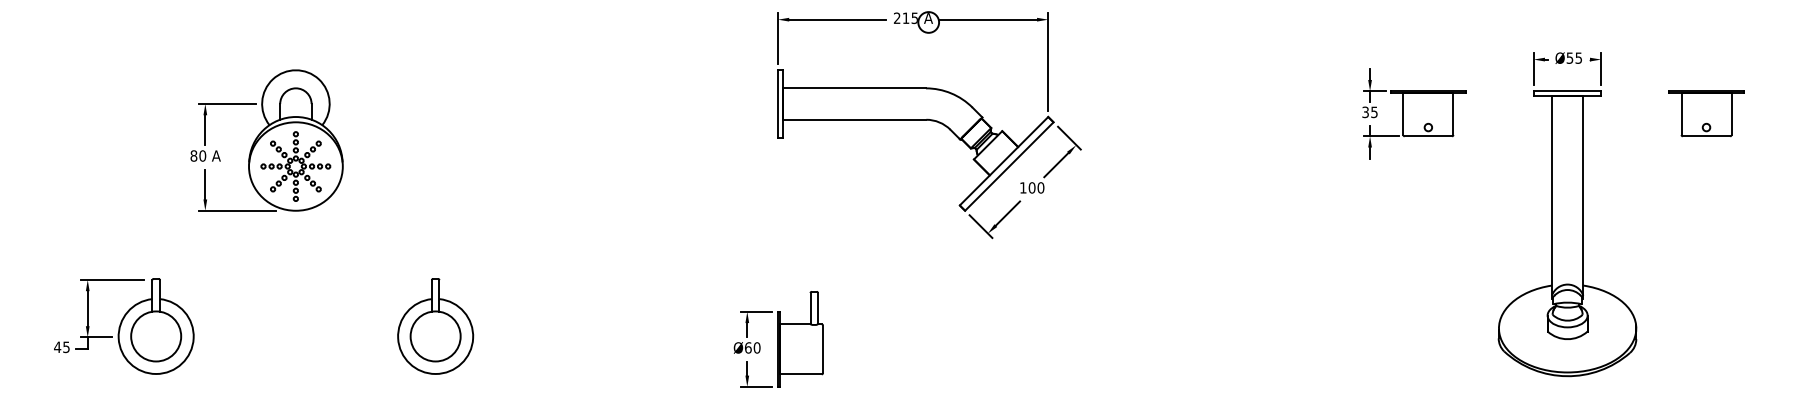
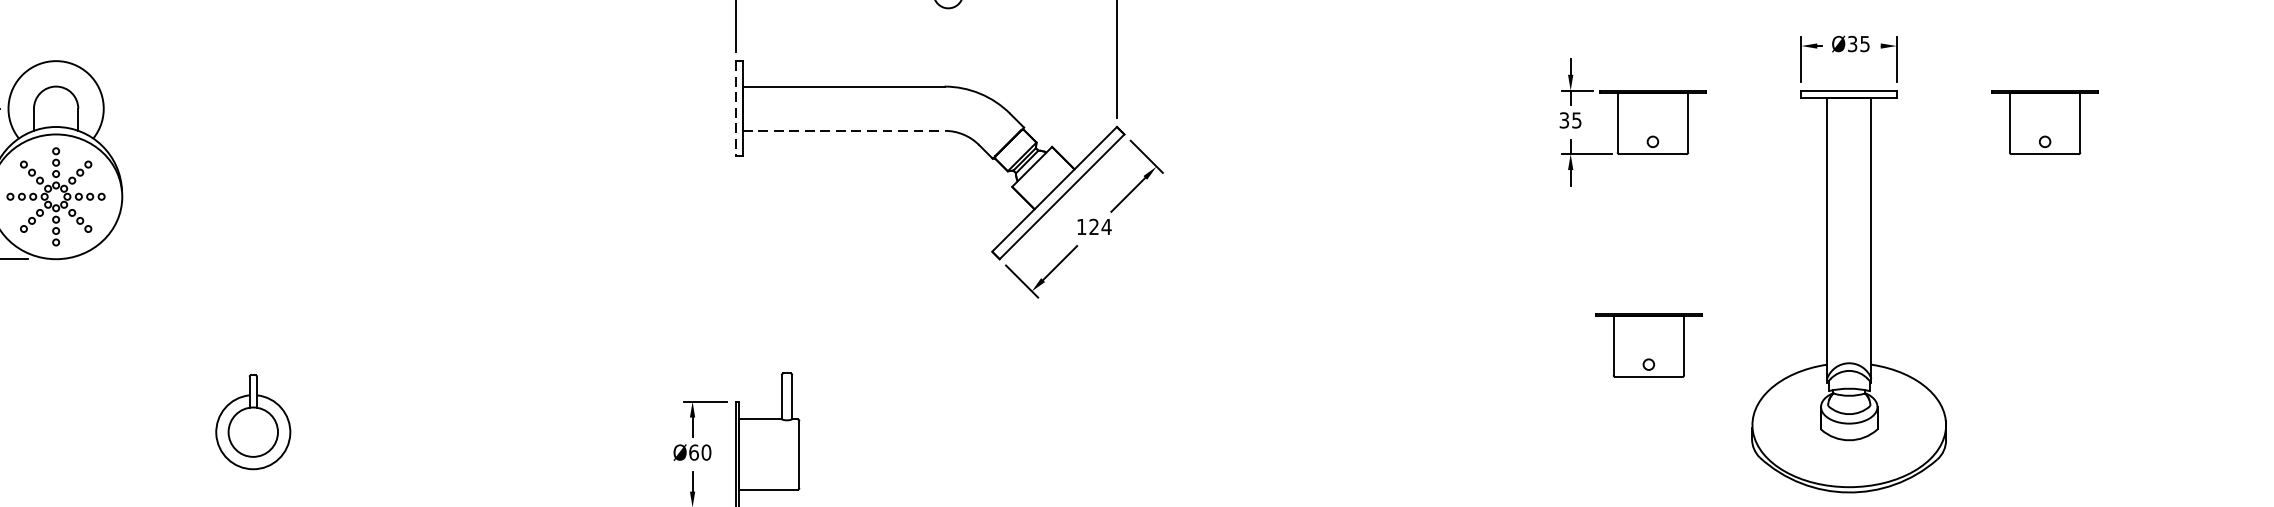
text: (1570, 57) -> (1853, 43), Ø55 -> Ø35
line: (777, 104) -> (735, 109), solid -> dashed
line: (854, 119) -> (843, 130), solid -> dashed
text: (1036, 187) -> (1100, 226), 100 -> 124
part: (1425, 271) -> (1648, 344), added
part: (435, 326) -> (252, 422), size x0.7

